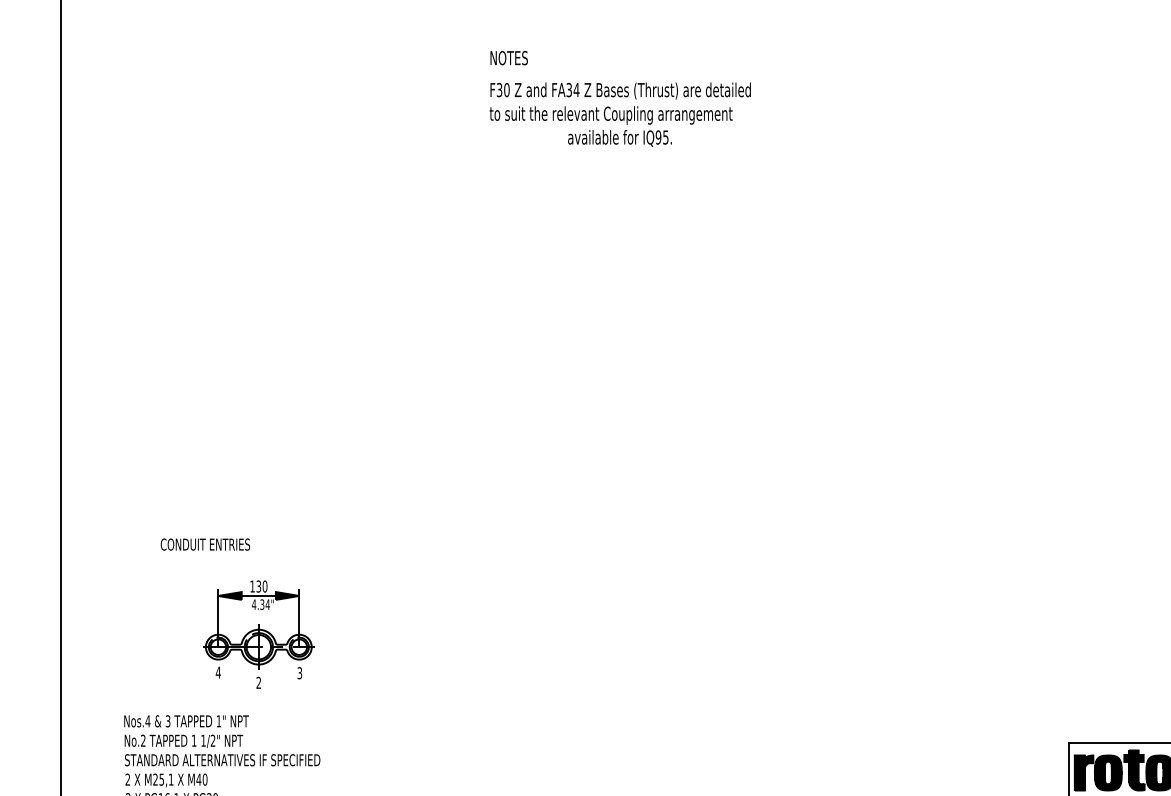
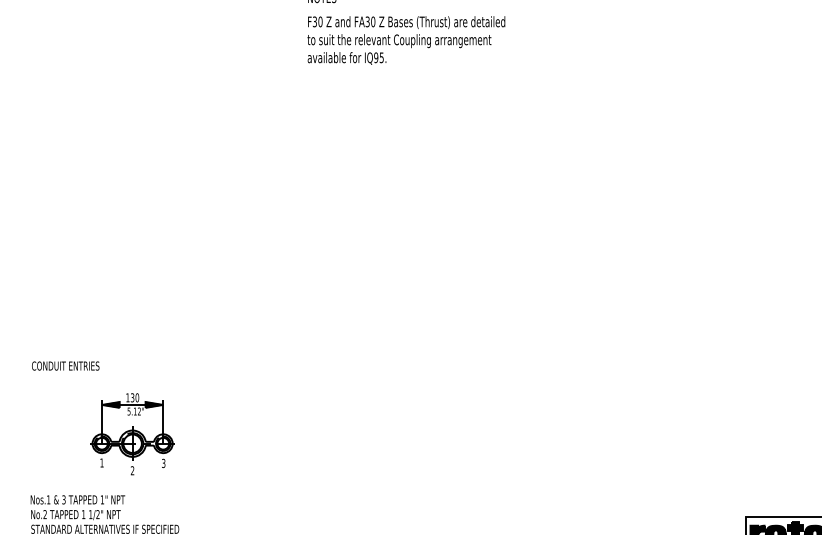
text: (576, 89) -> (373, 21), FA34 -> FA30
text: (619, 138) -> (346, 58), moved
text: (204, 544) -> (64, 365), moved
text: (260, 604) -> (133, 411), 4.34" -> 5.12"
text: (217, 672) -> (101, 462), 4 -> 1
text: (147, 721) -> (48, 500), Nos.4 -> Nos.1

